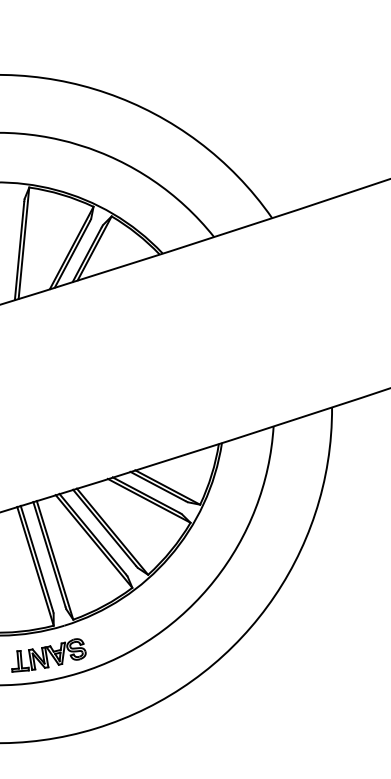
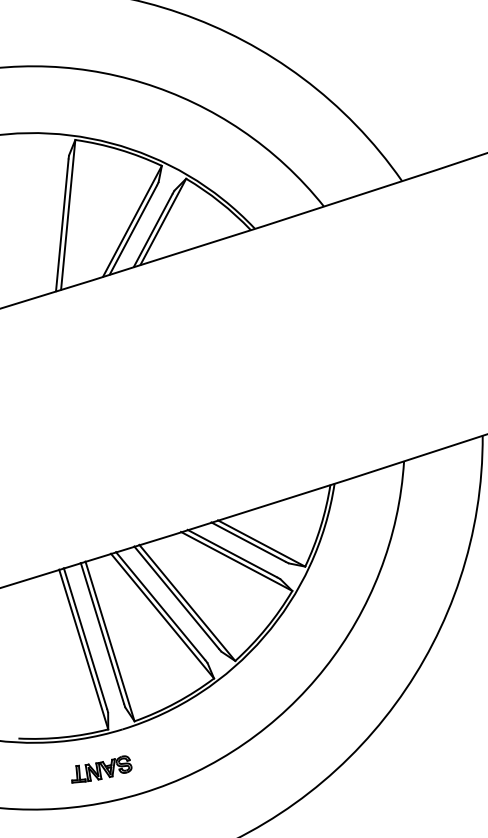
part: (48, 655) -> (101, 769), size x0.6

